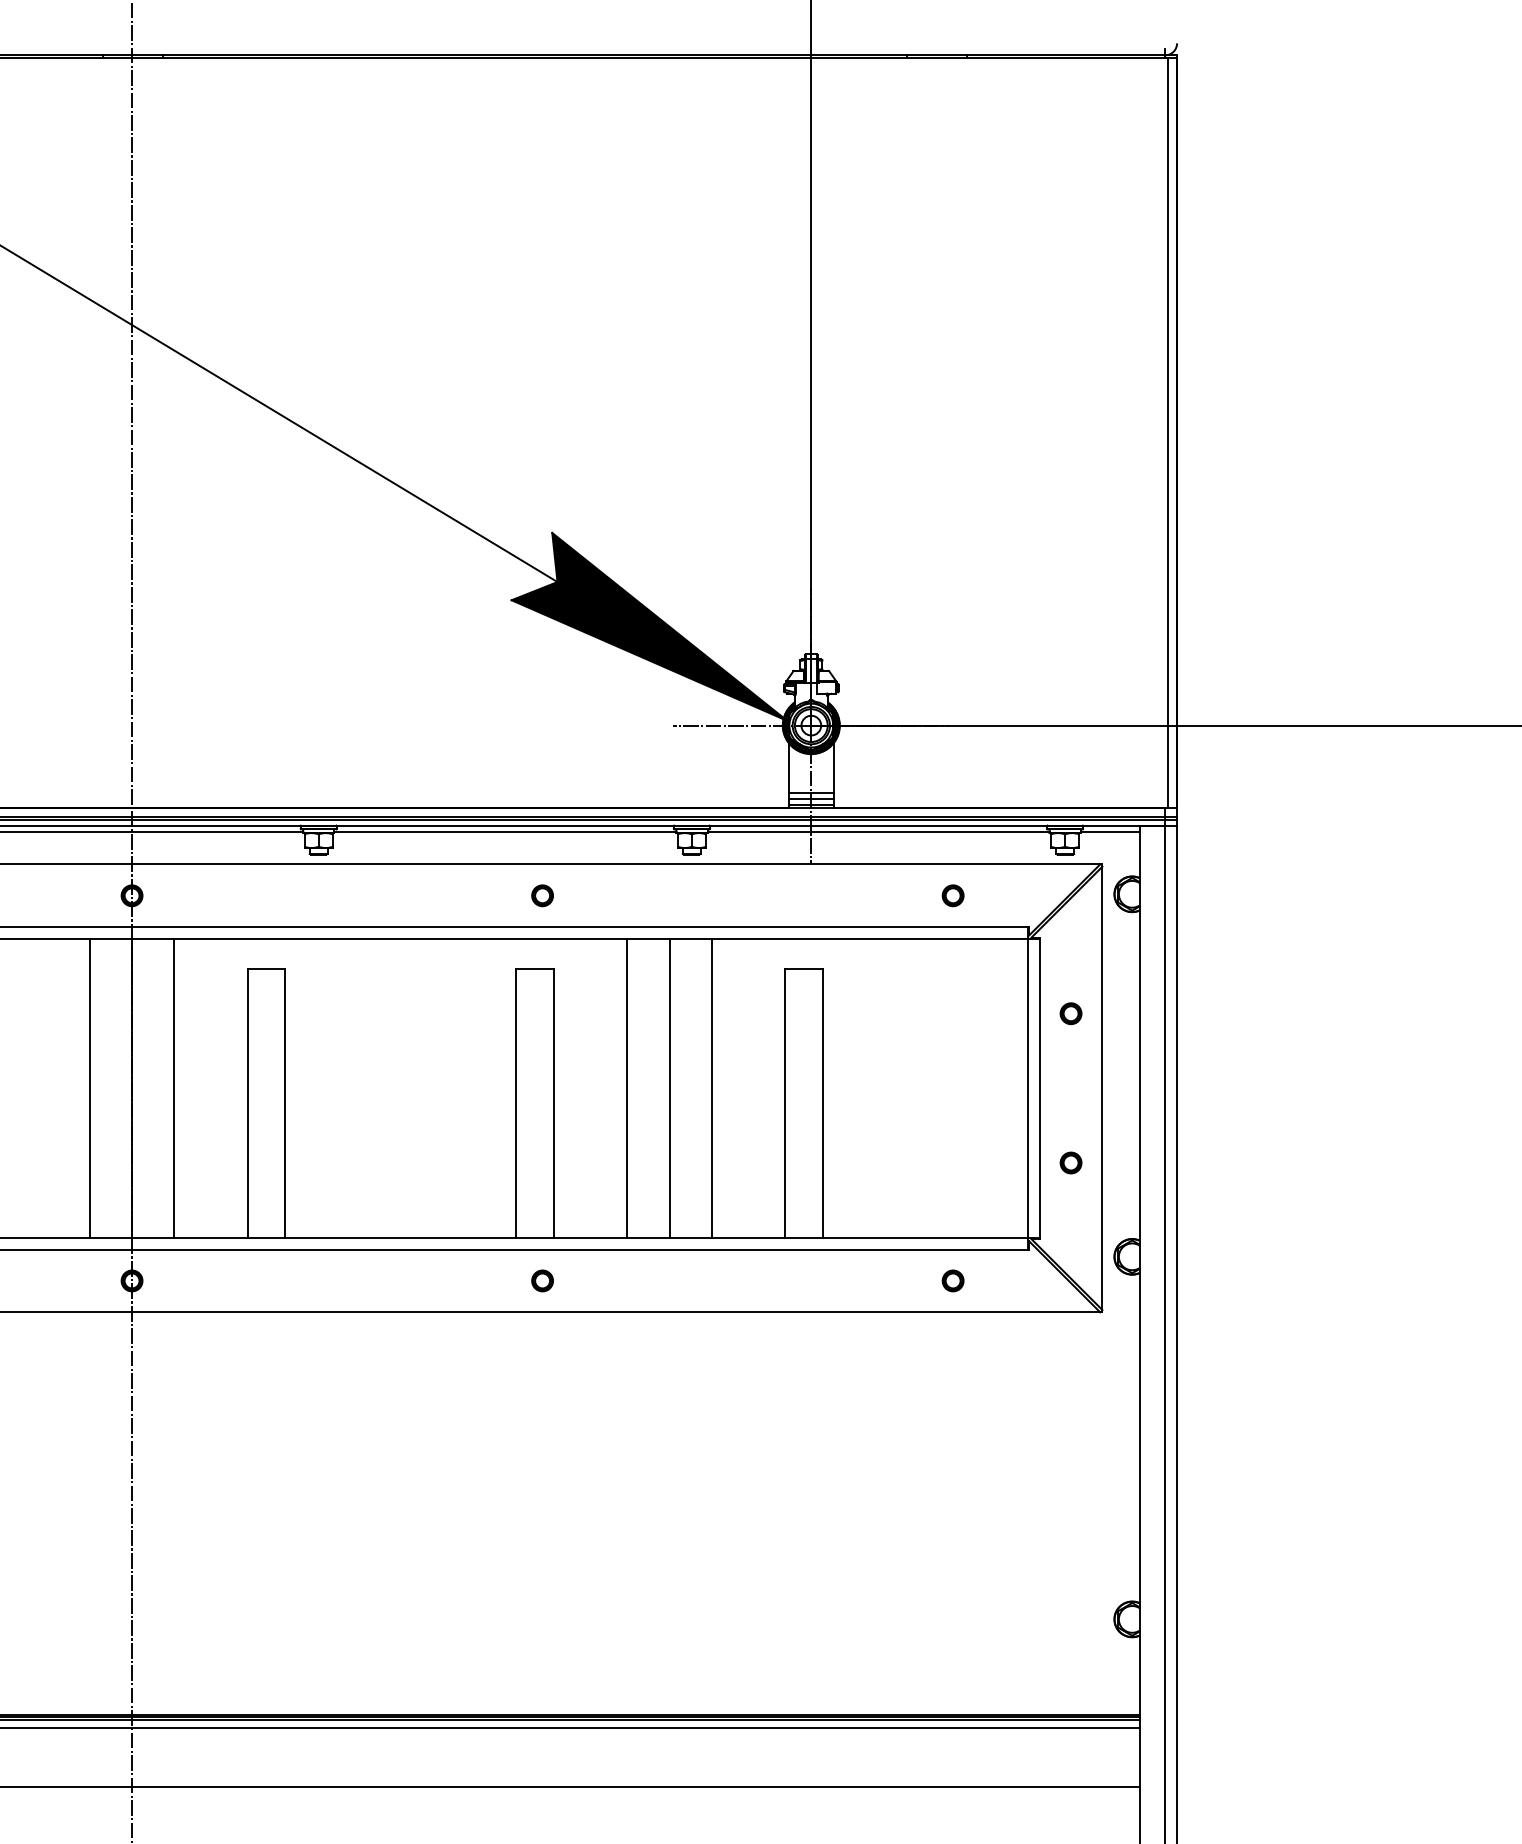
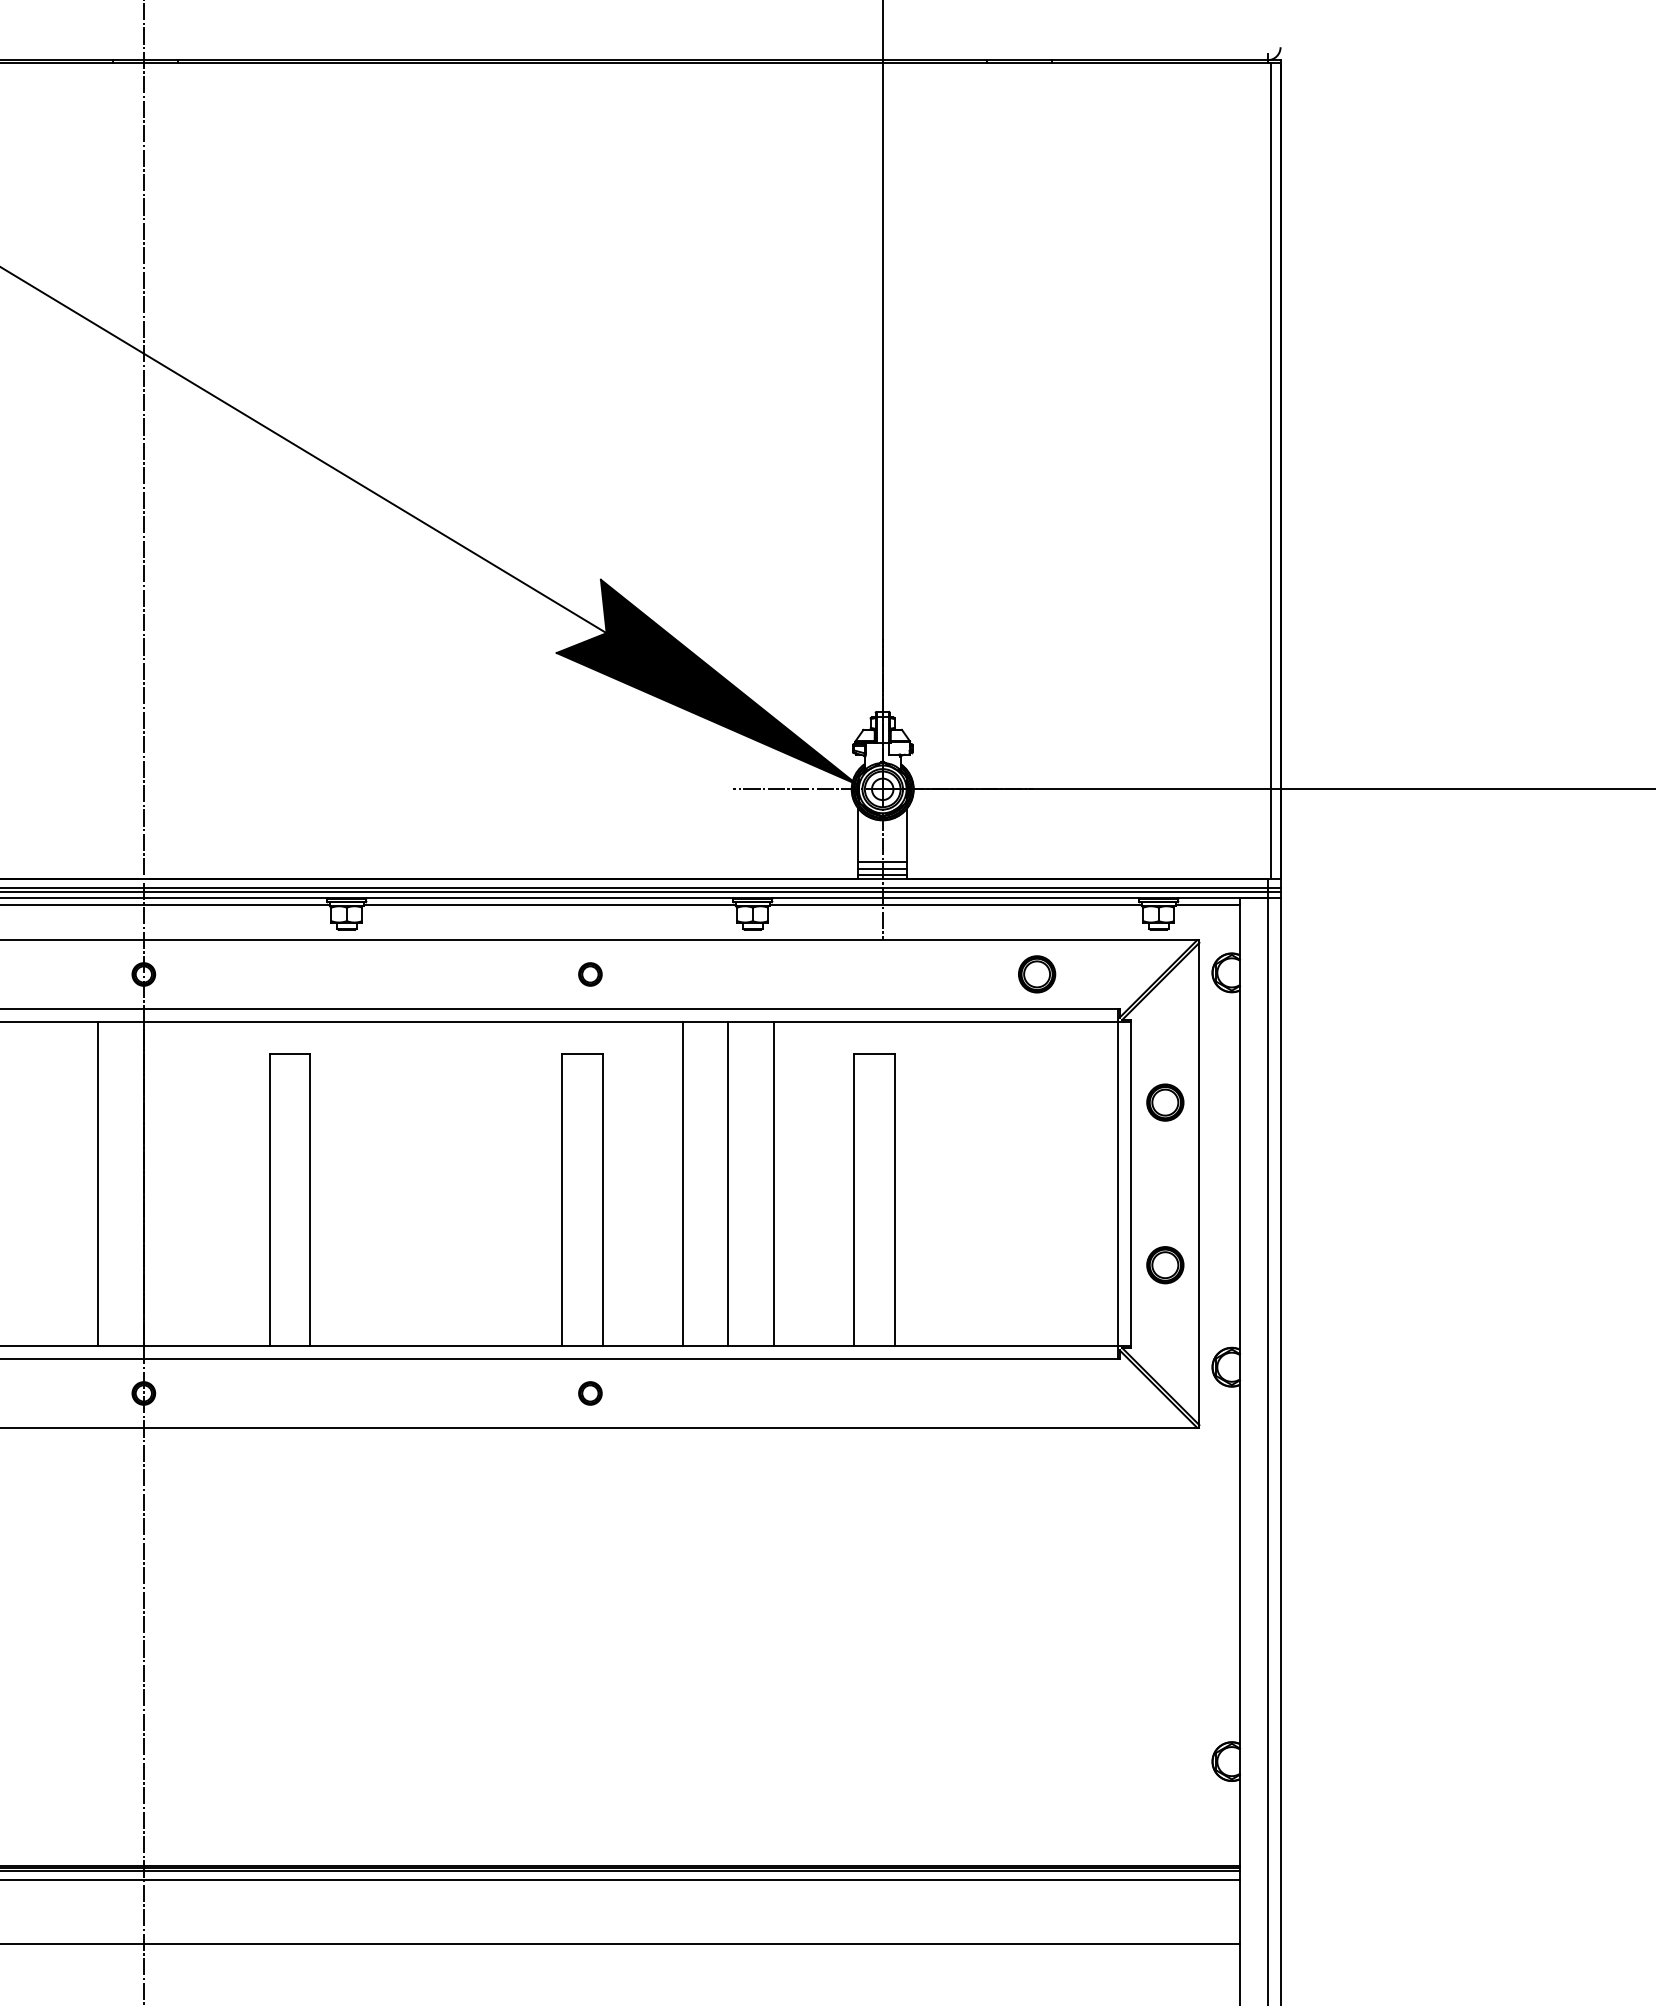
part: (952, 895) -> (1036, 974), size x1.6
part: (1070, 1013) -> (1164, 1102), size x1.6
line: (174, 1088) -> (190, 1184), removed
part: (1070, 1162) -> (1164, 1264), size x1.6
part: (952, 1280) -> (1036, 1392), removed

